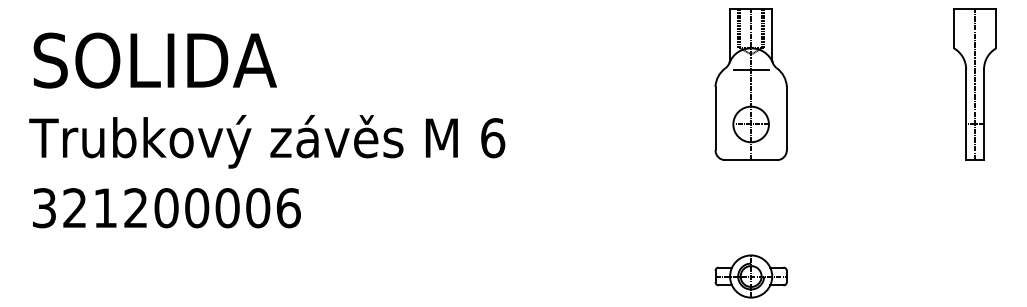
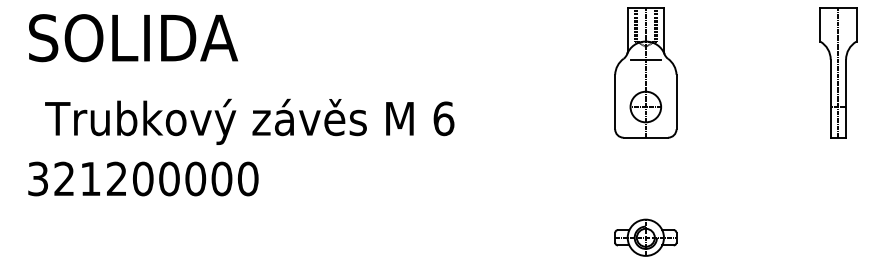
text: (155, 61) -> (133, 38), moved
text: (266, 141) -> (249, 121), moved
text: (287, 207) -> (247, 178), 321200006 -> 321200000

